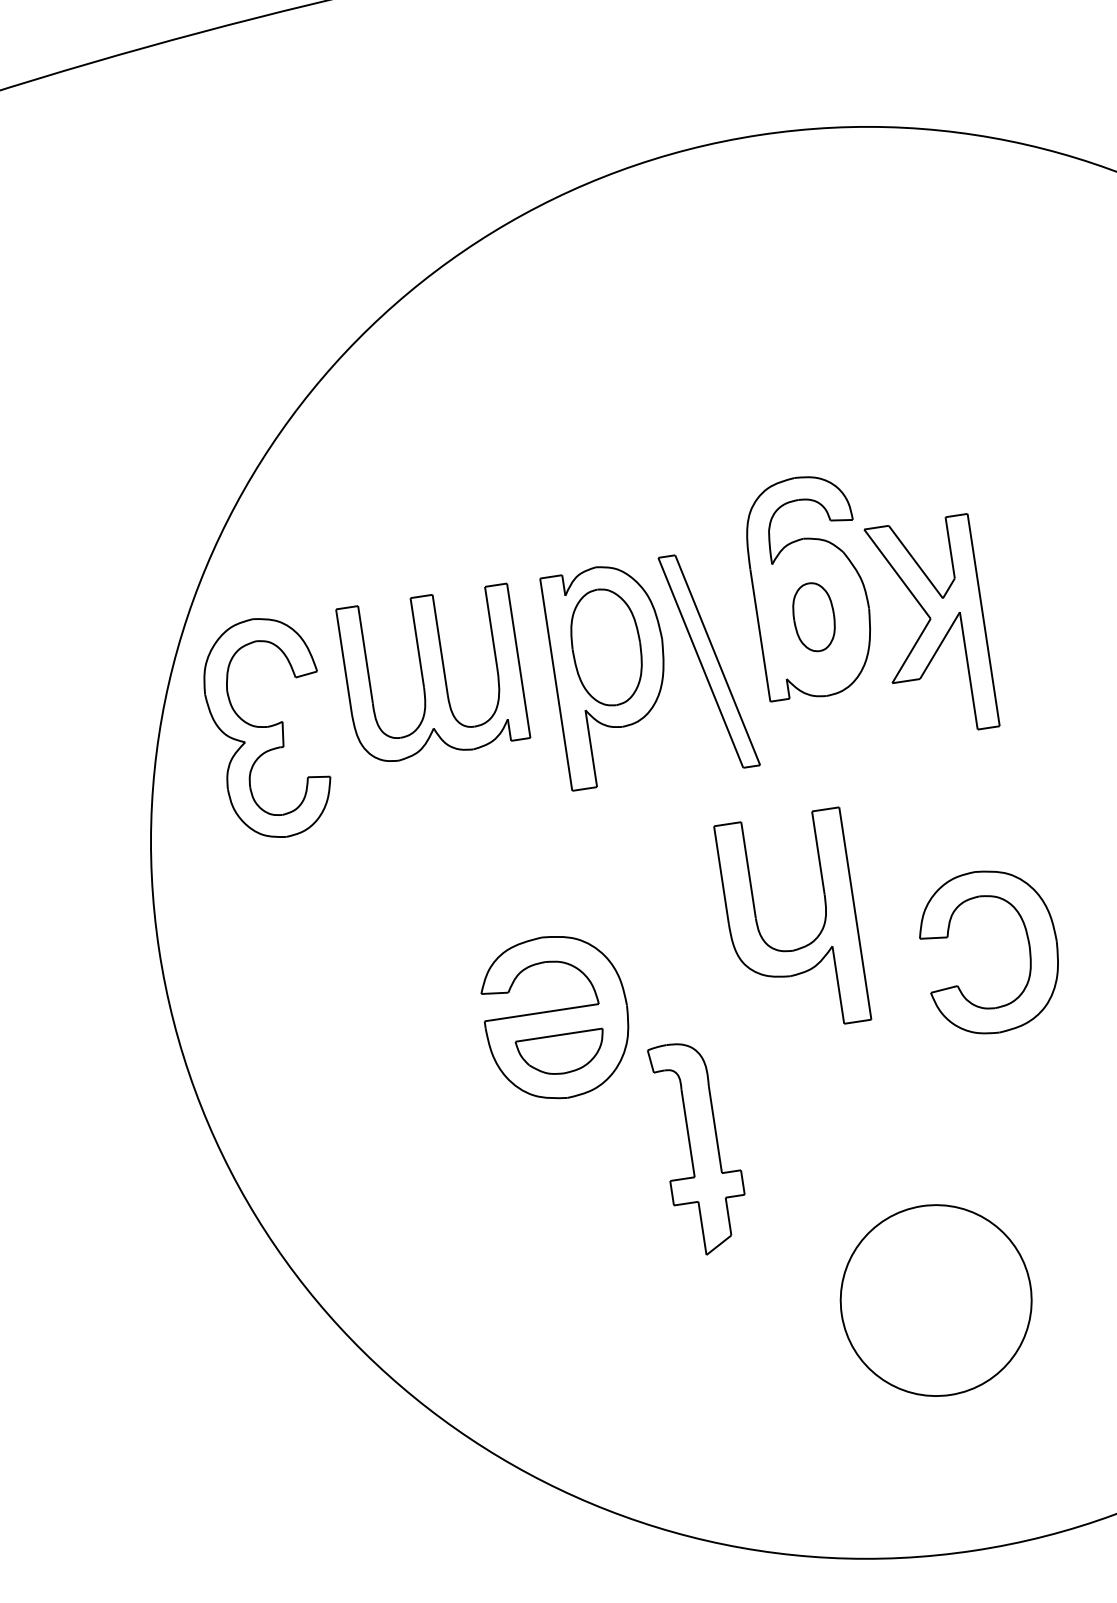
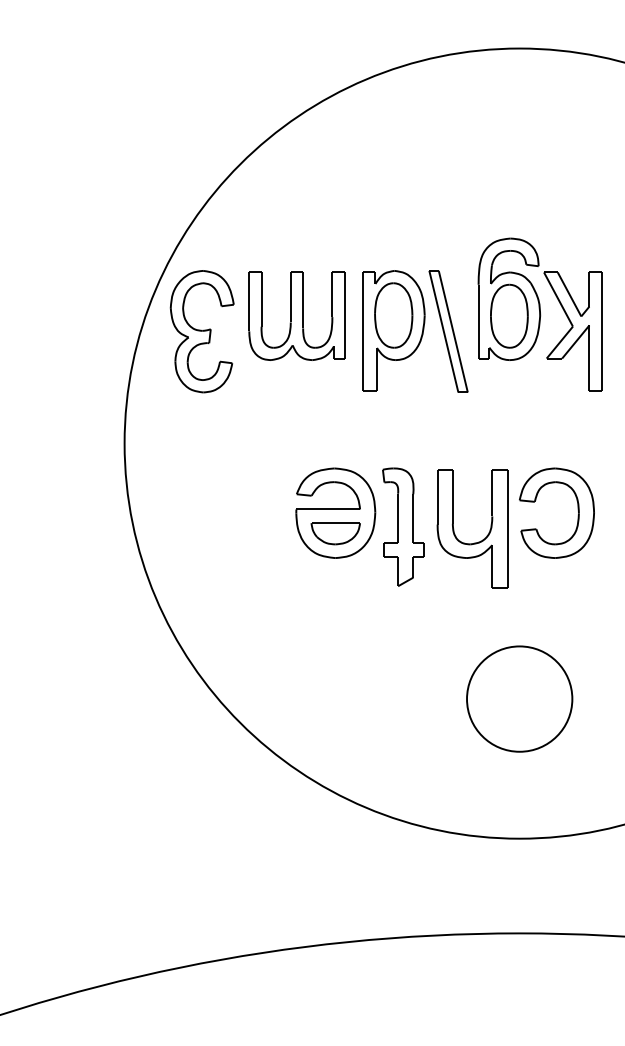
part: (814, 616) -> (509, 315), size x1.67
part: (1026, 941) -> (577, 510), moved
part: (799, 946) -> (474, 542), moved
part: (699, 1146) -> (403, 526), moved

